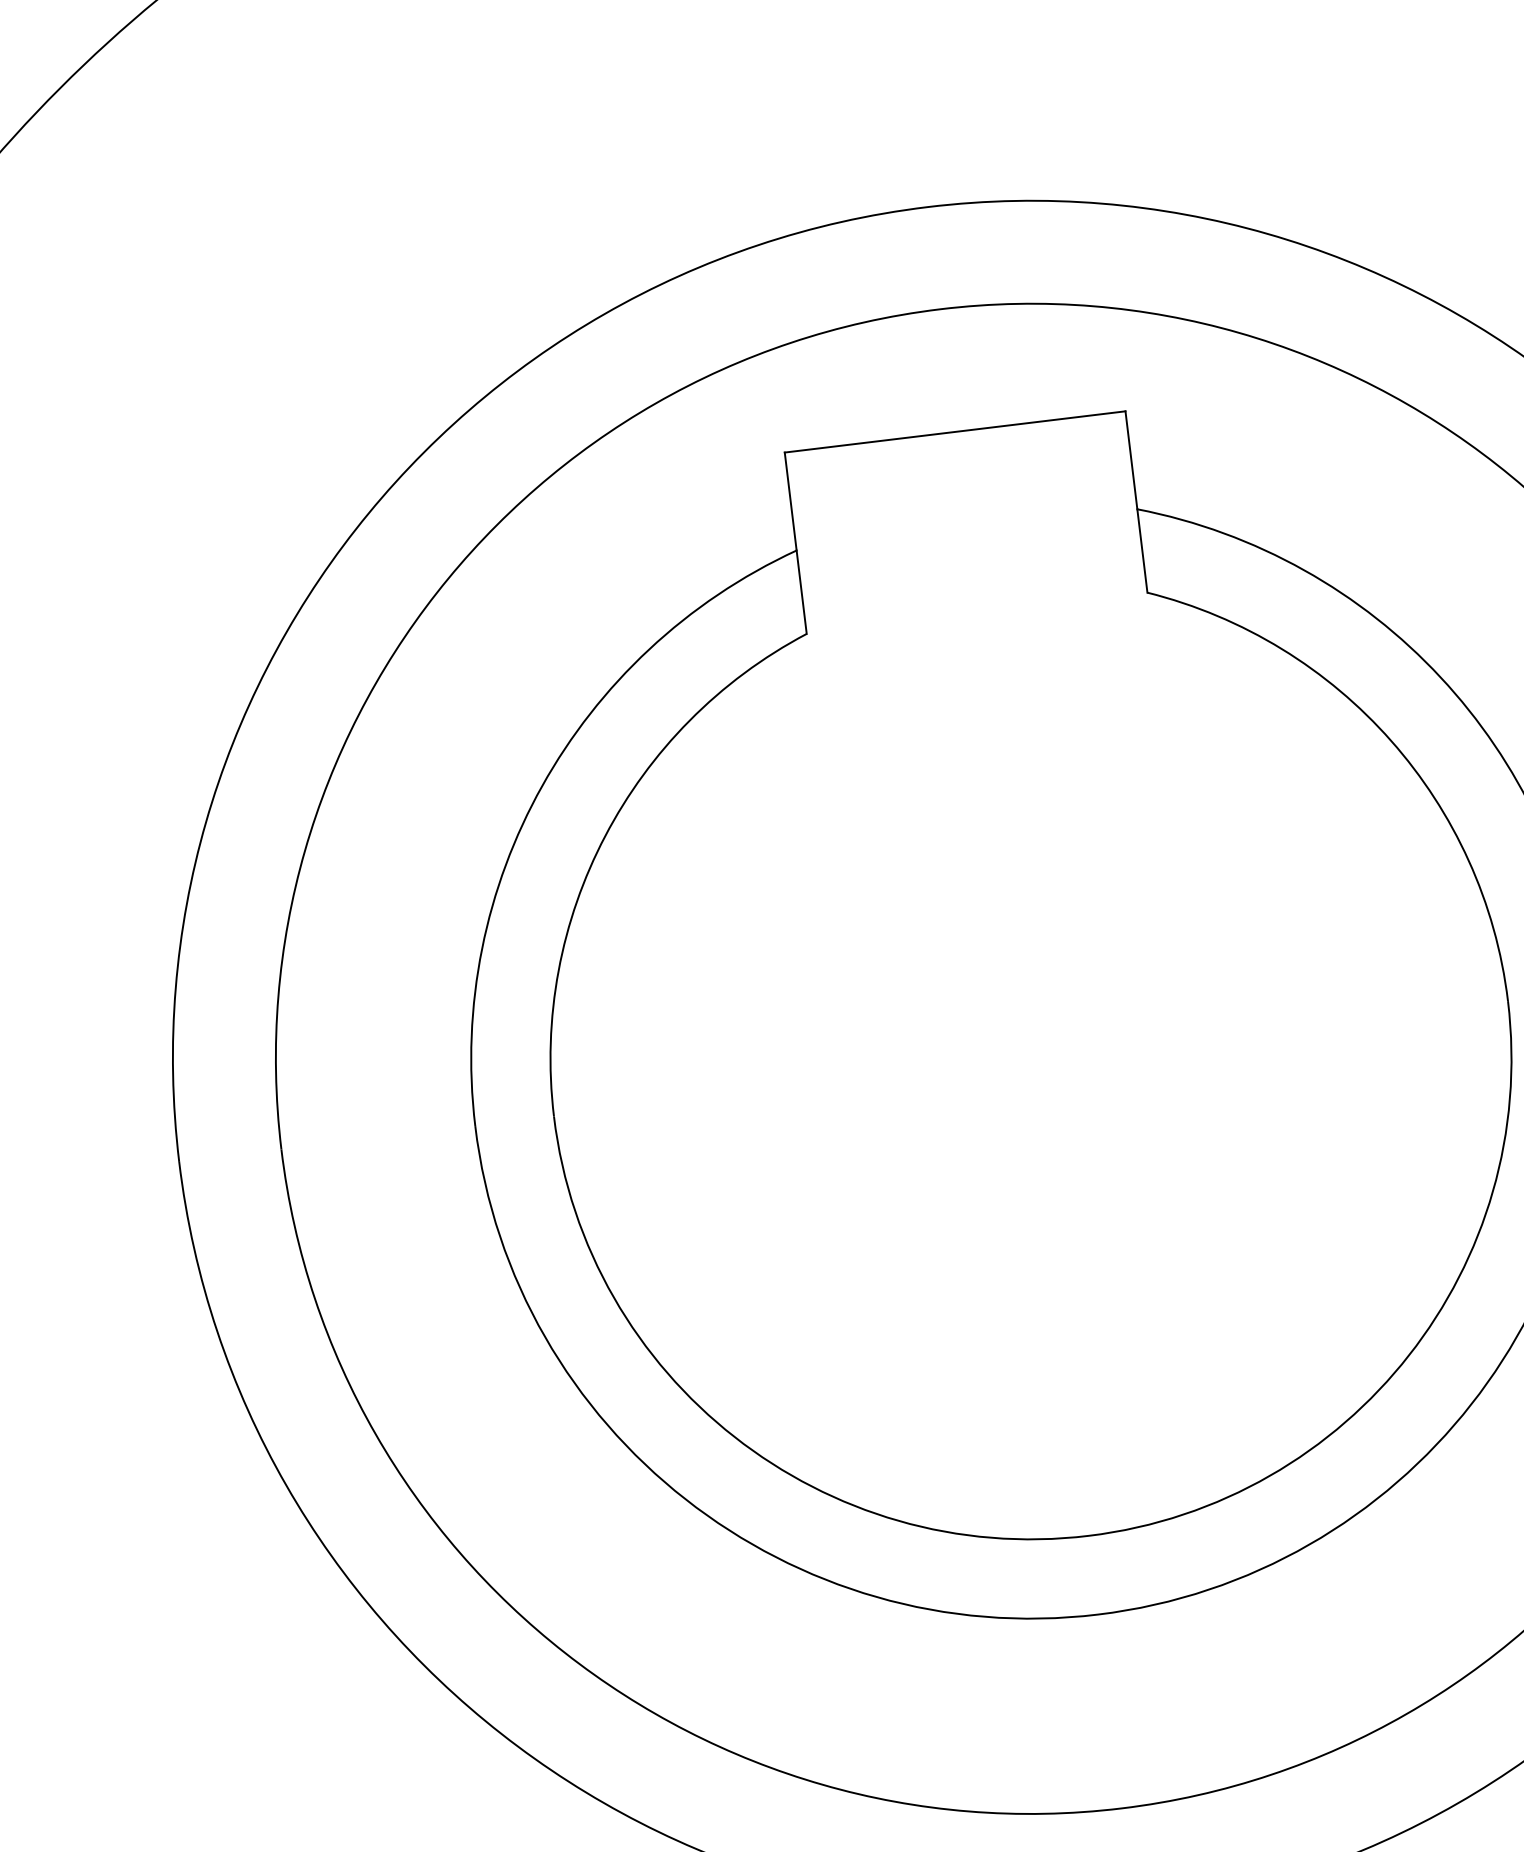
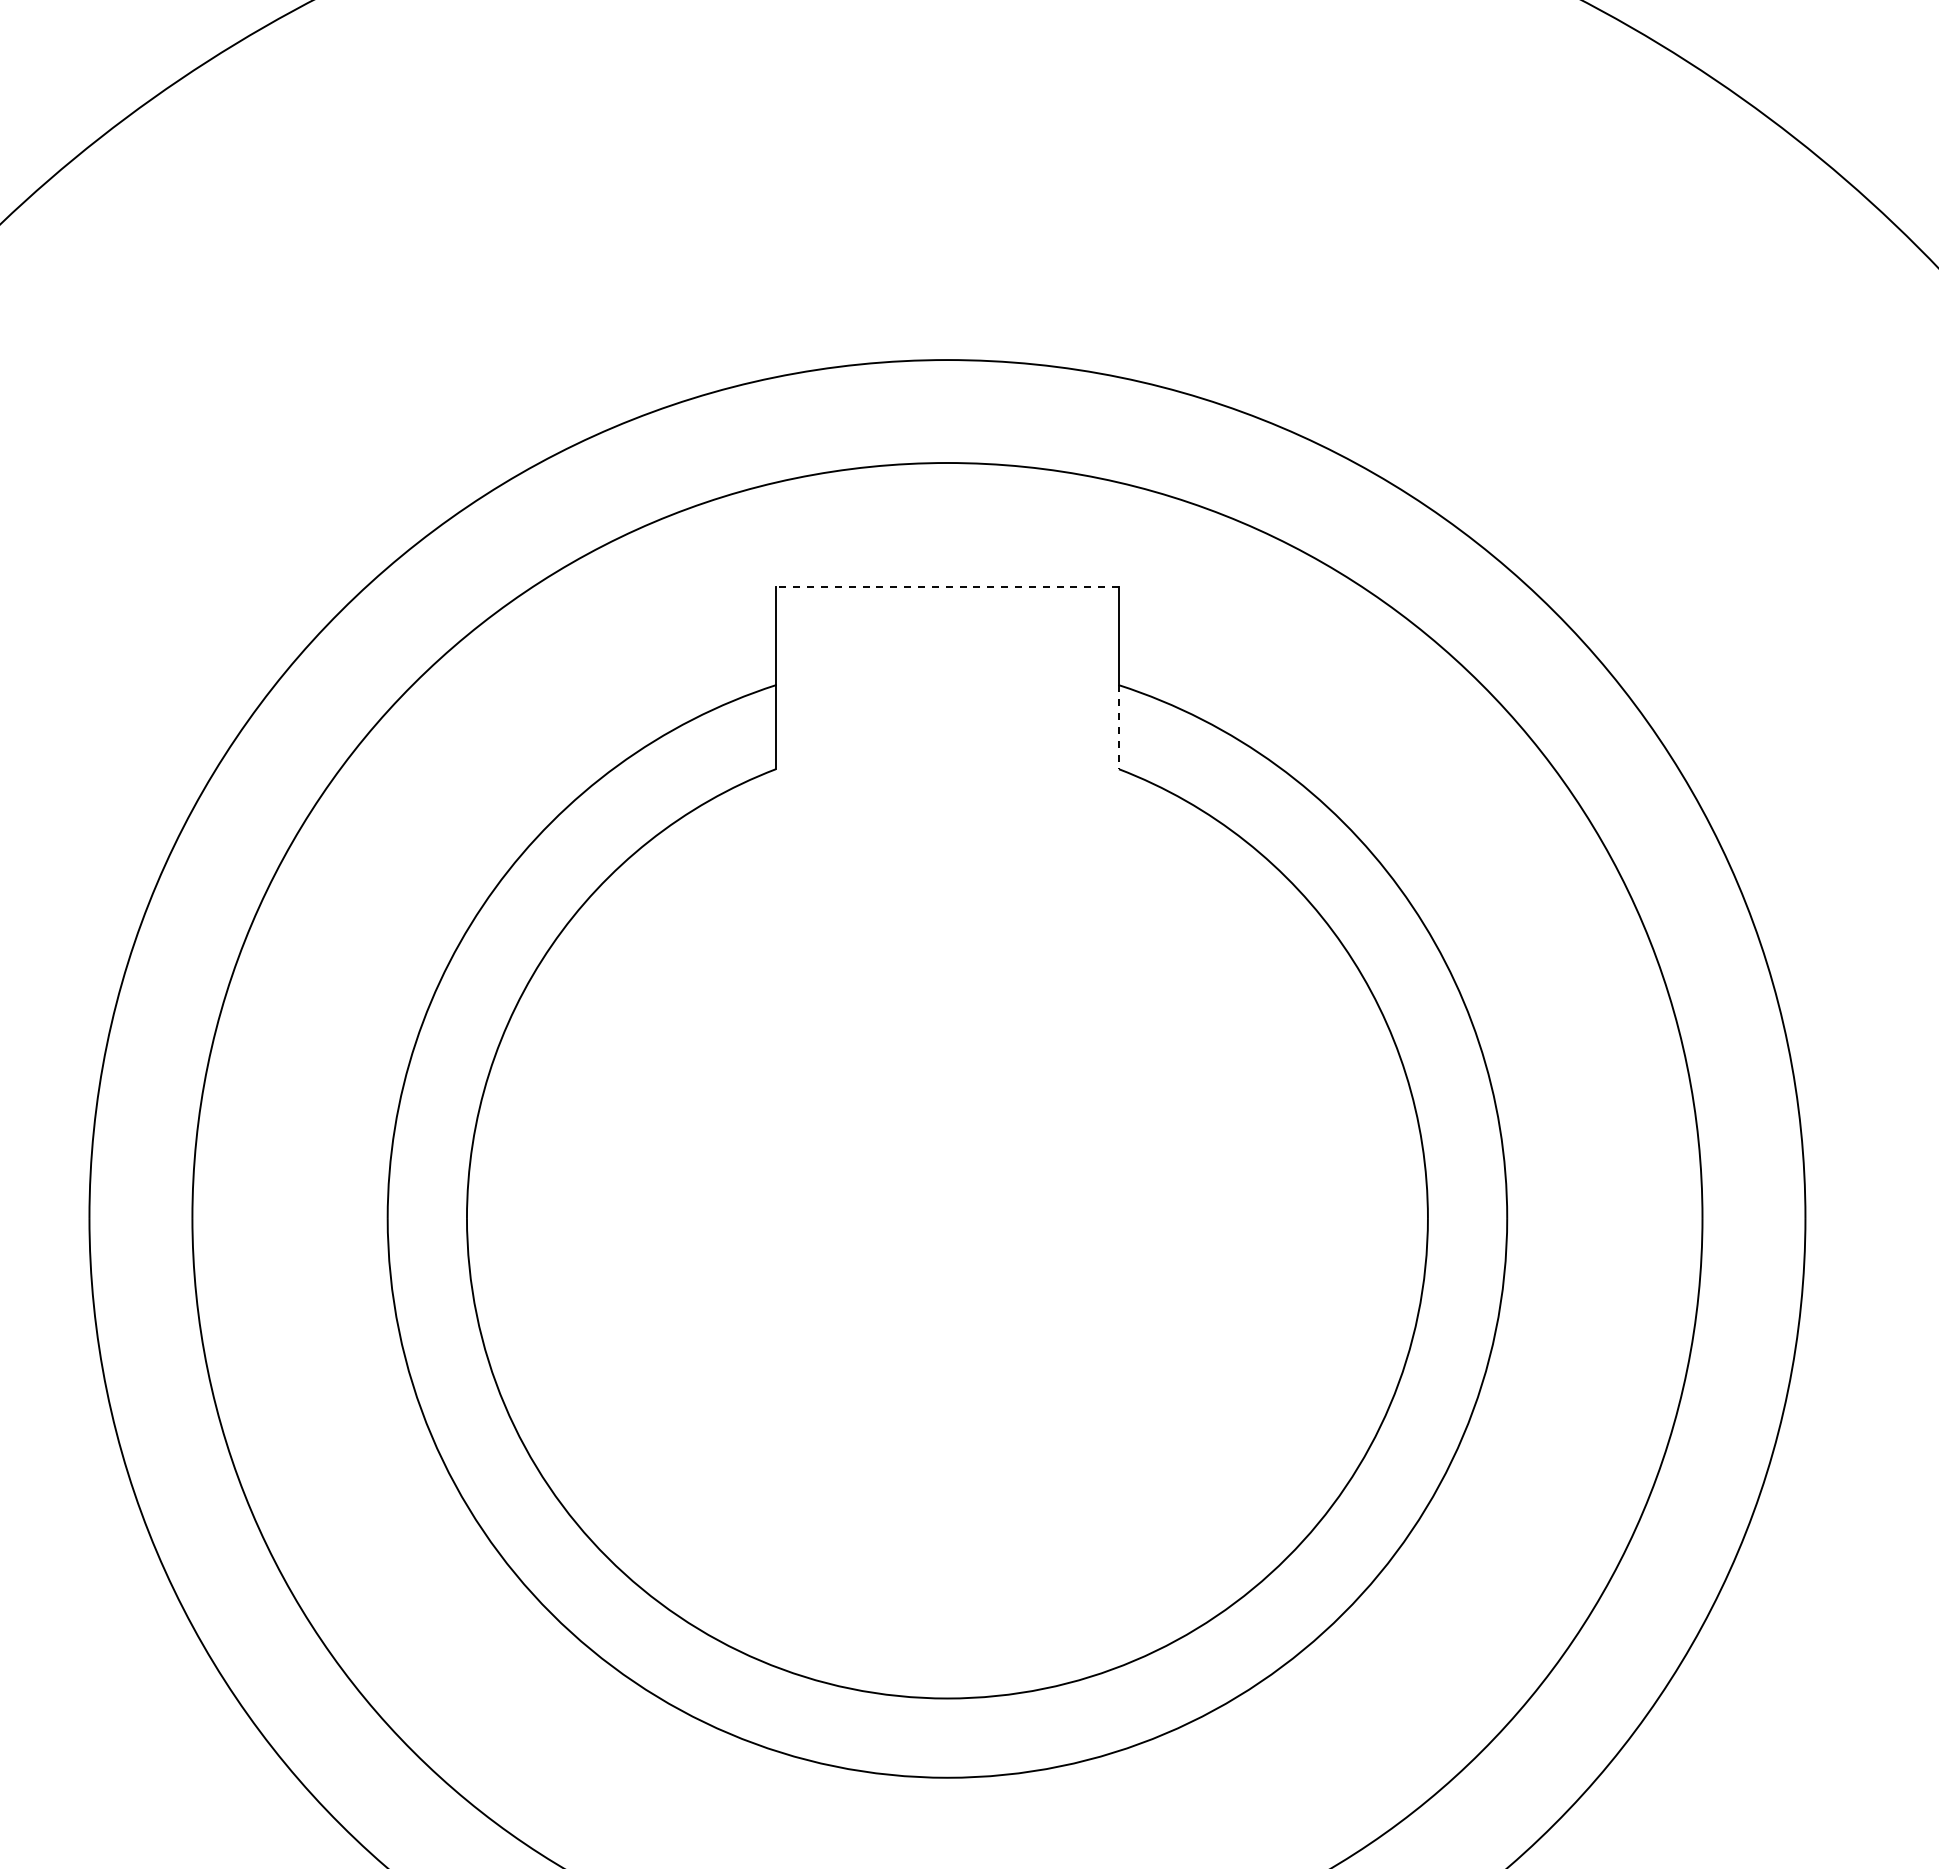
line: (955, 431) -> (947, 586), solid -> dashed
line: (1142, 551) -> (1119, 727), solid -> dashed

